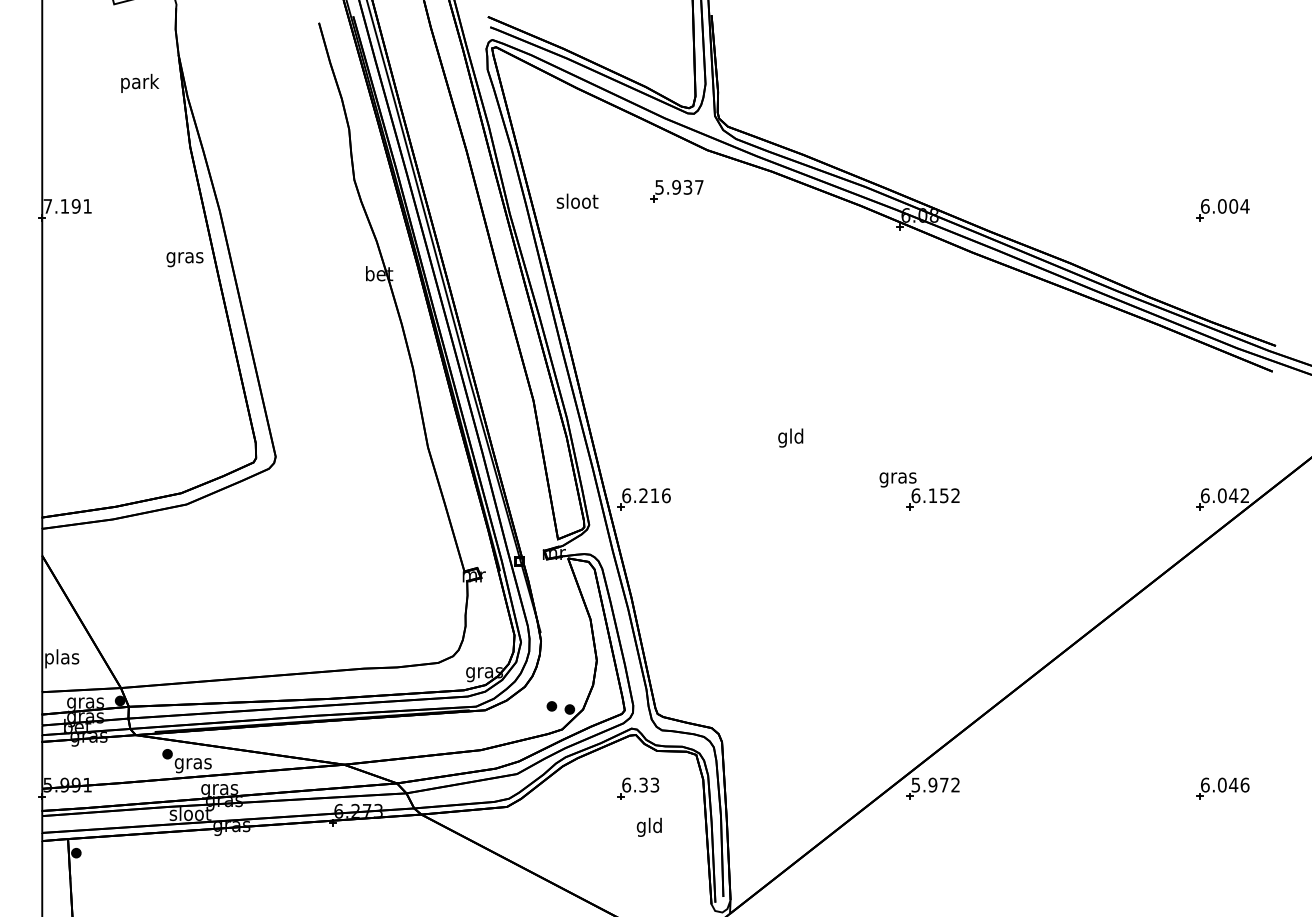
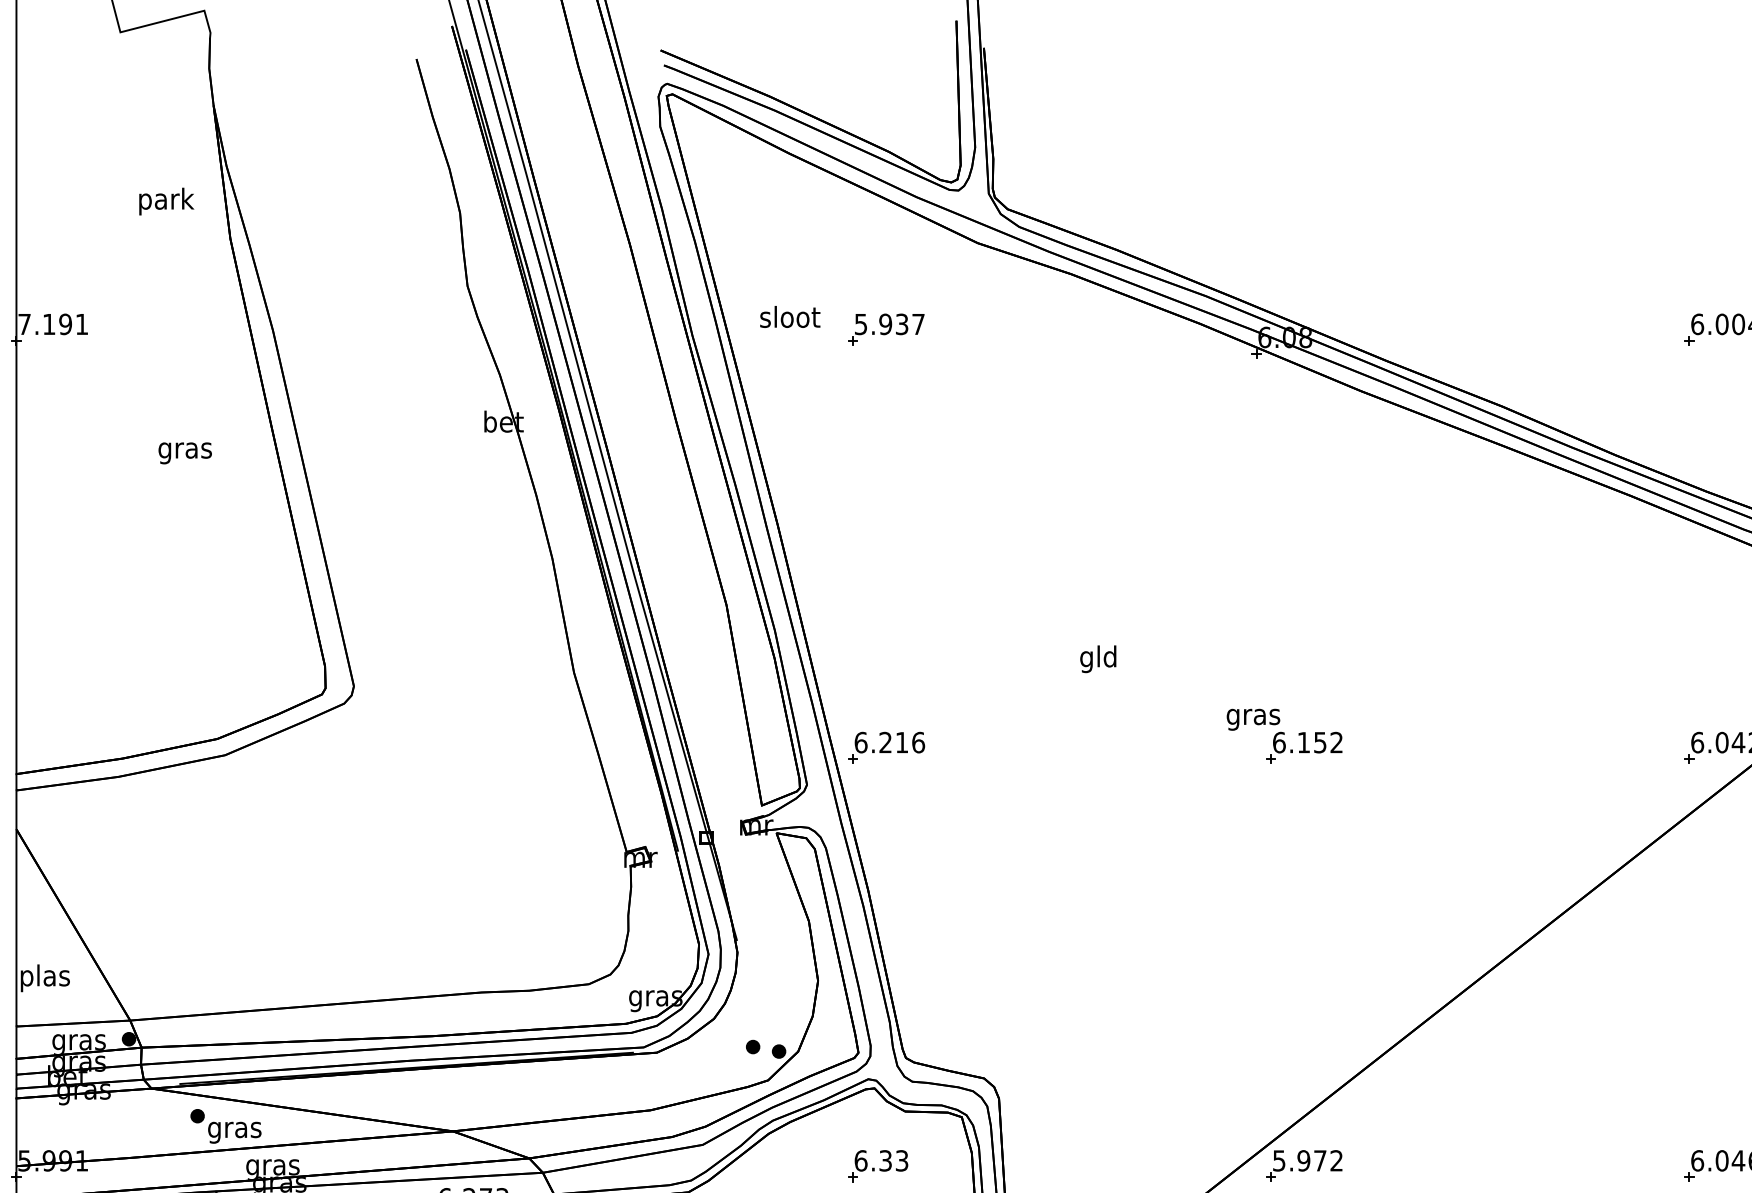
text: (140, 82) -> (167, 200), moved
part: (676, 191) -> (885, 330), moved
text: (184, 259) -> (184, 453), moved

